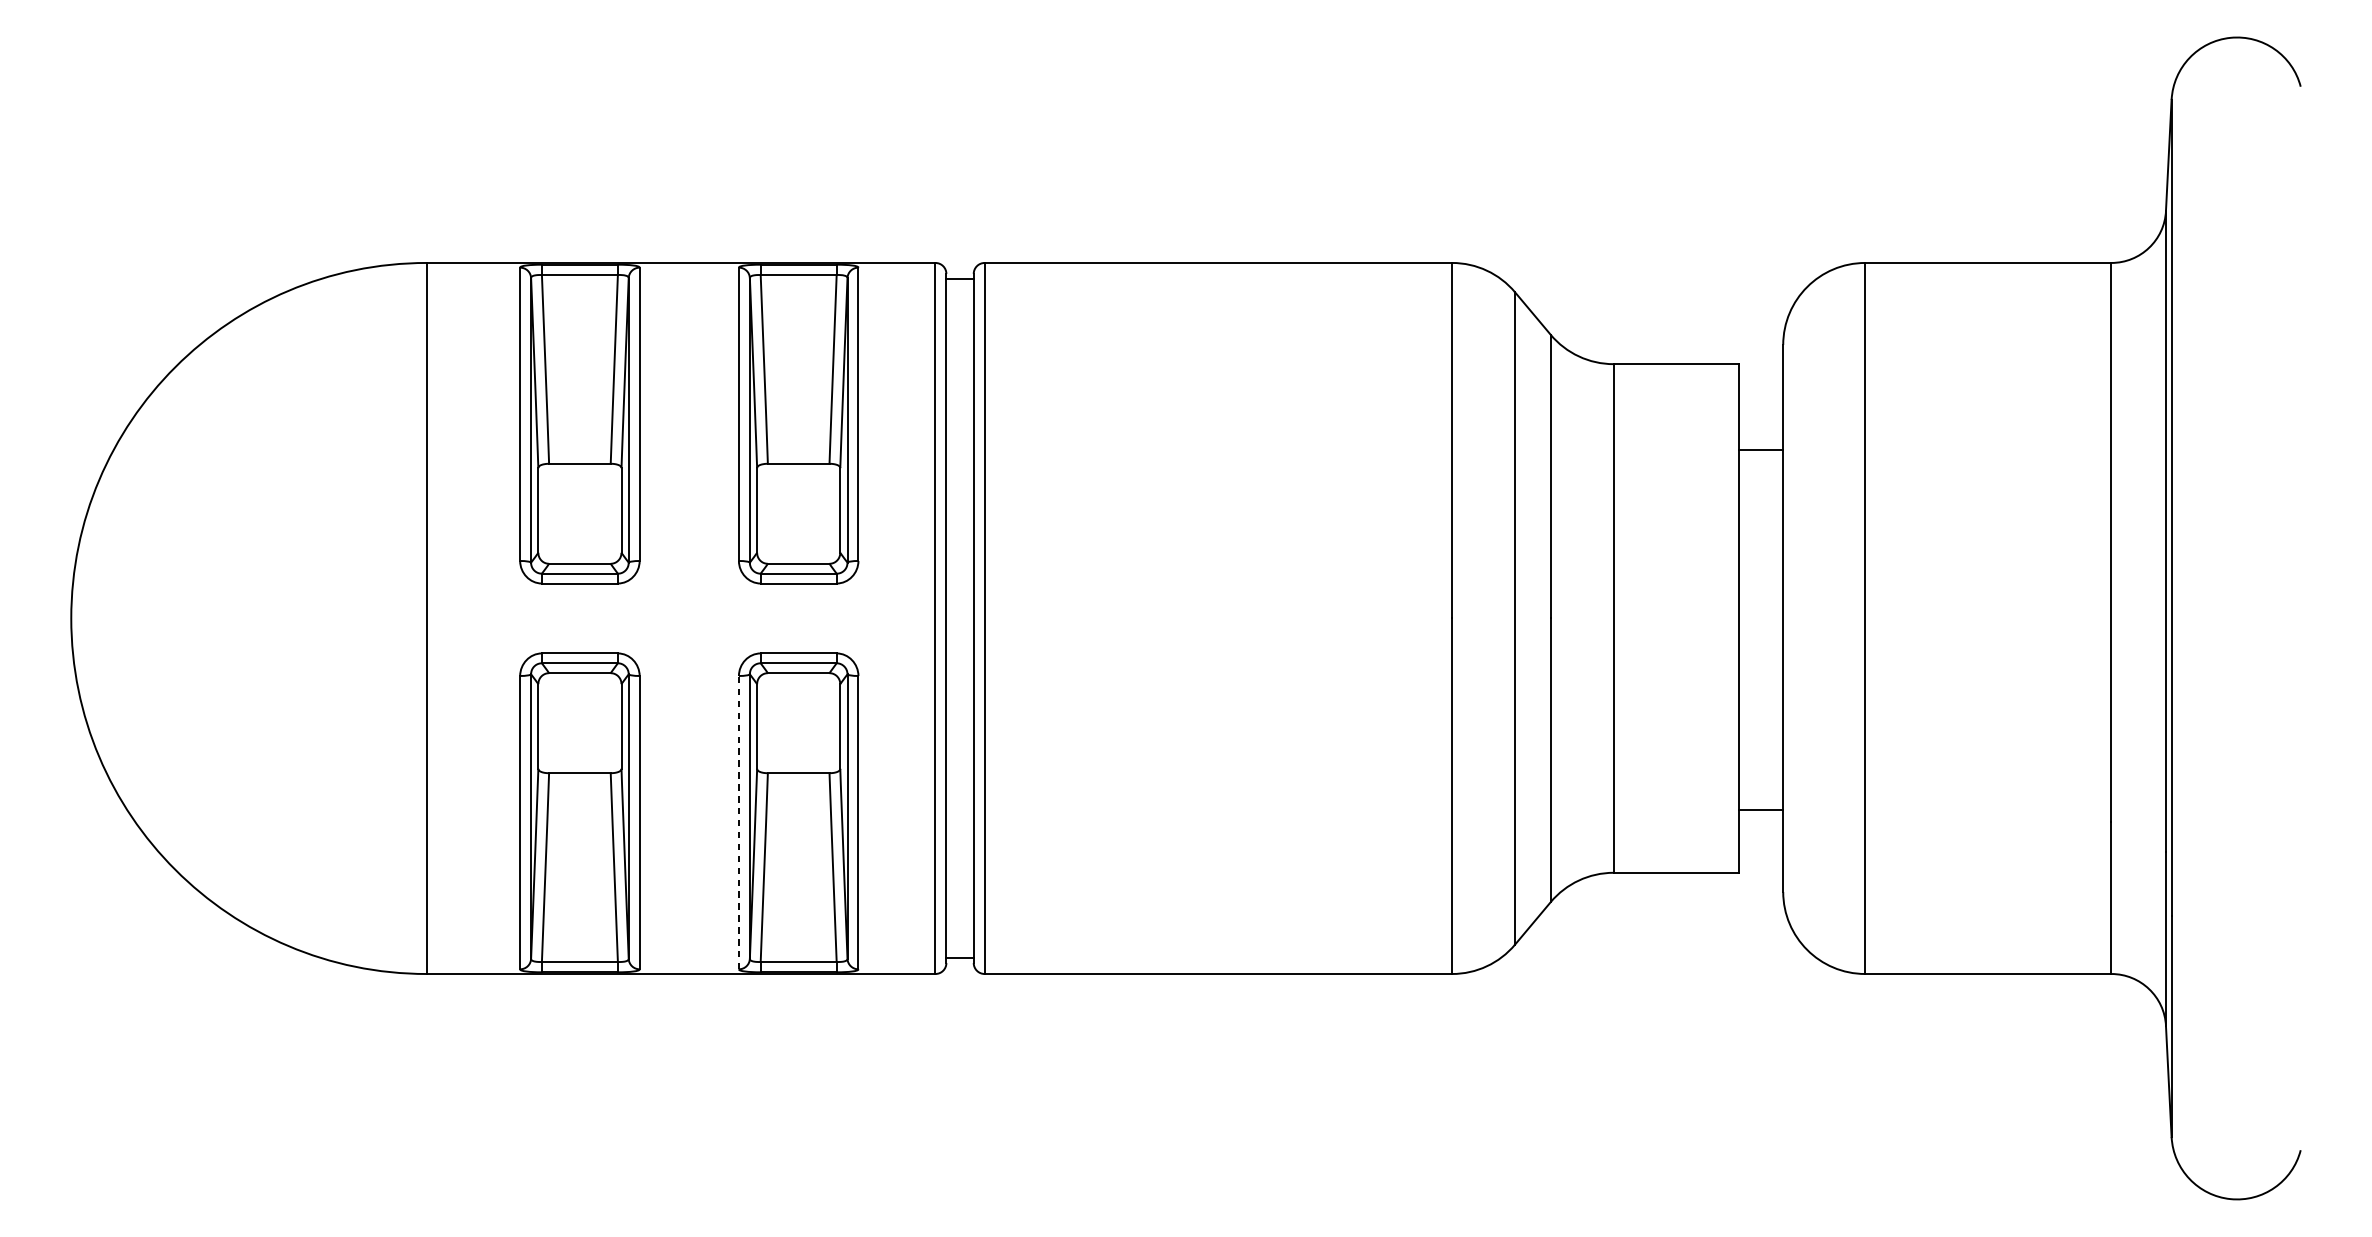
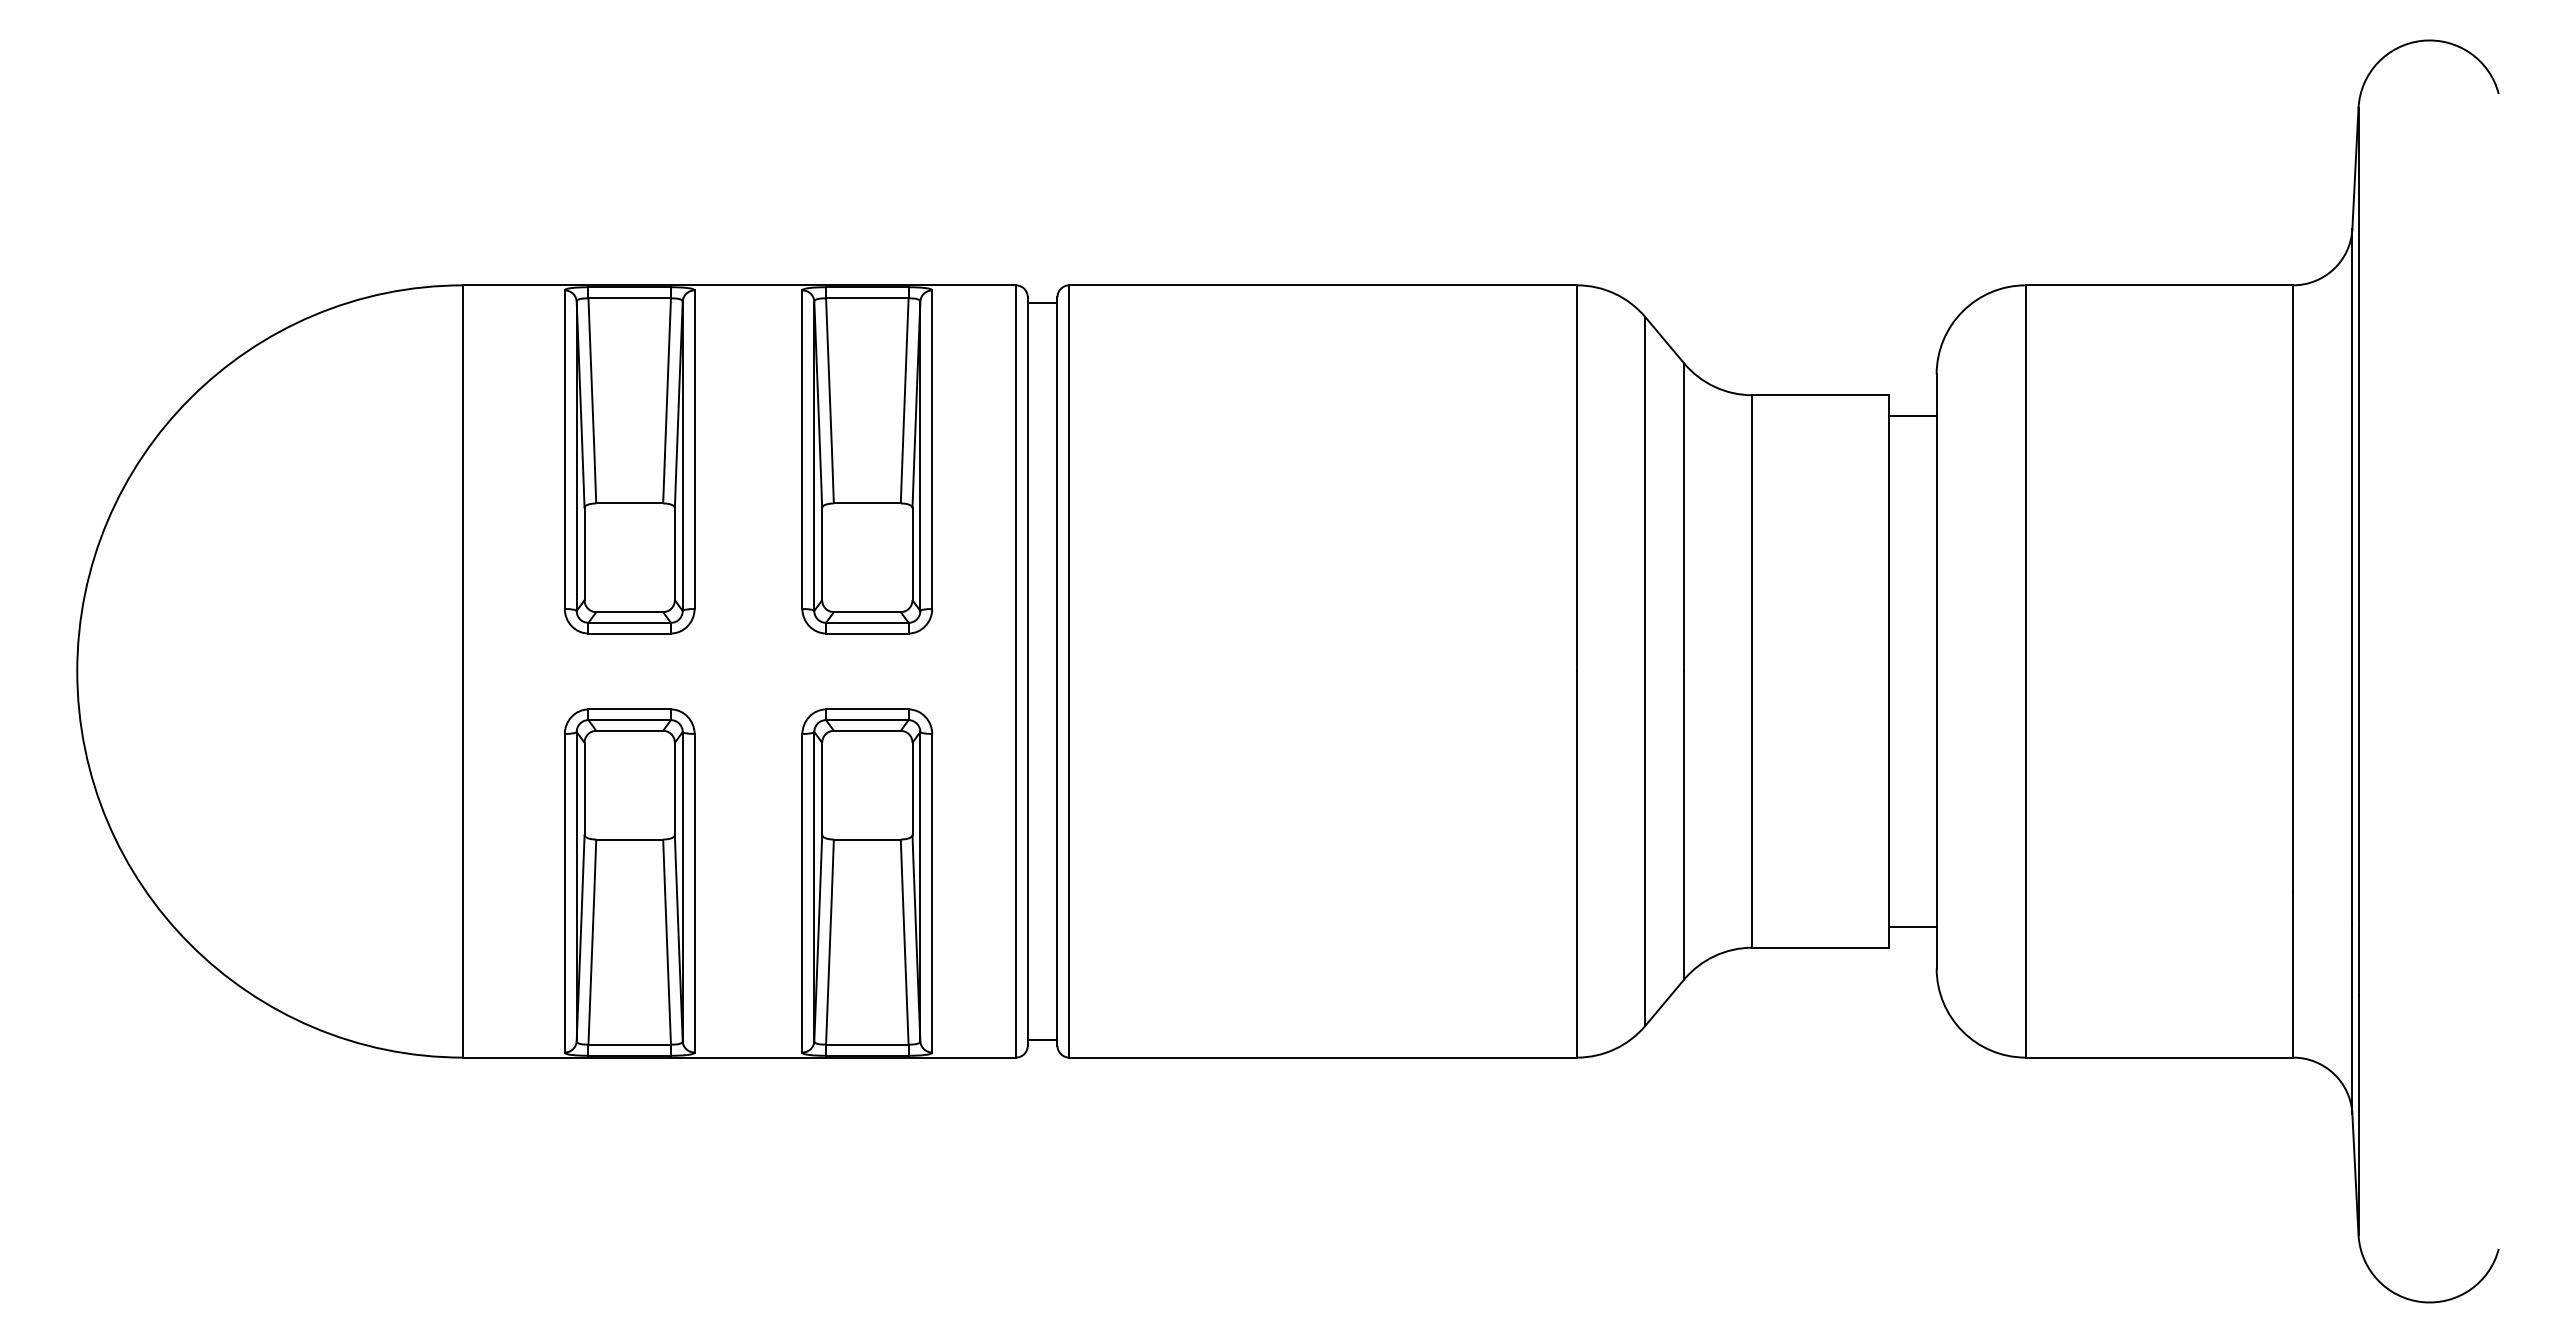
line: (1760, 450) -> (1912, 416), moved
line: (1760, 810) -> (1912, 926), moved
line: (739, 821) -> (802, 892), dashed -> solid

